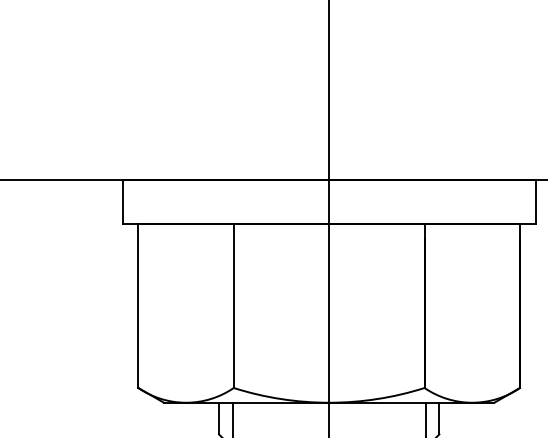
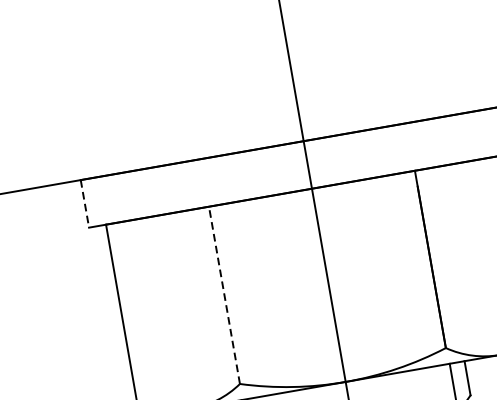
line: (122, 202) -> (84, 204), solid -> dashed
line: (233, 305) -> (224, 294), solid -> dashed

